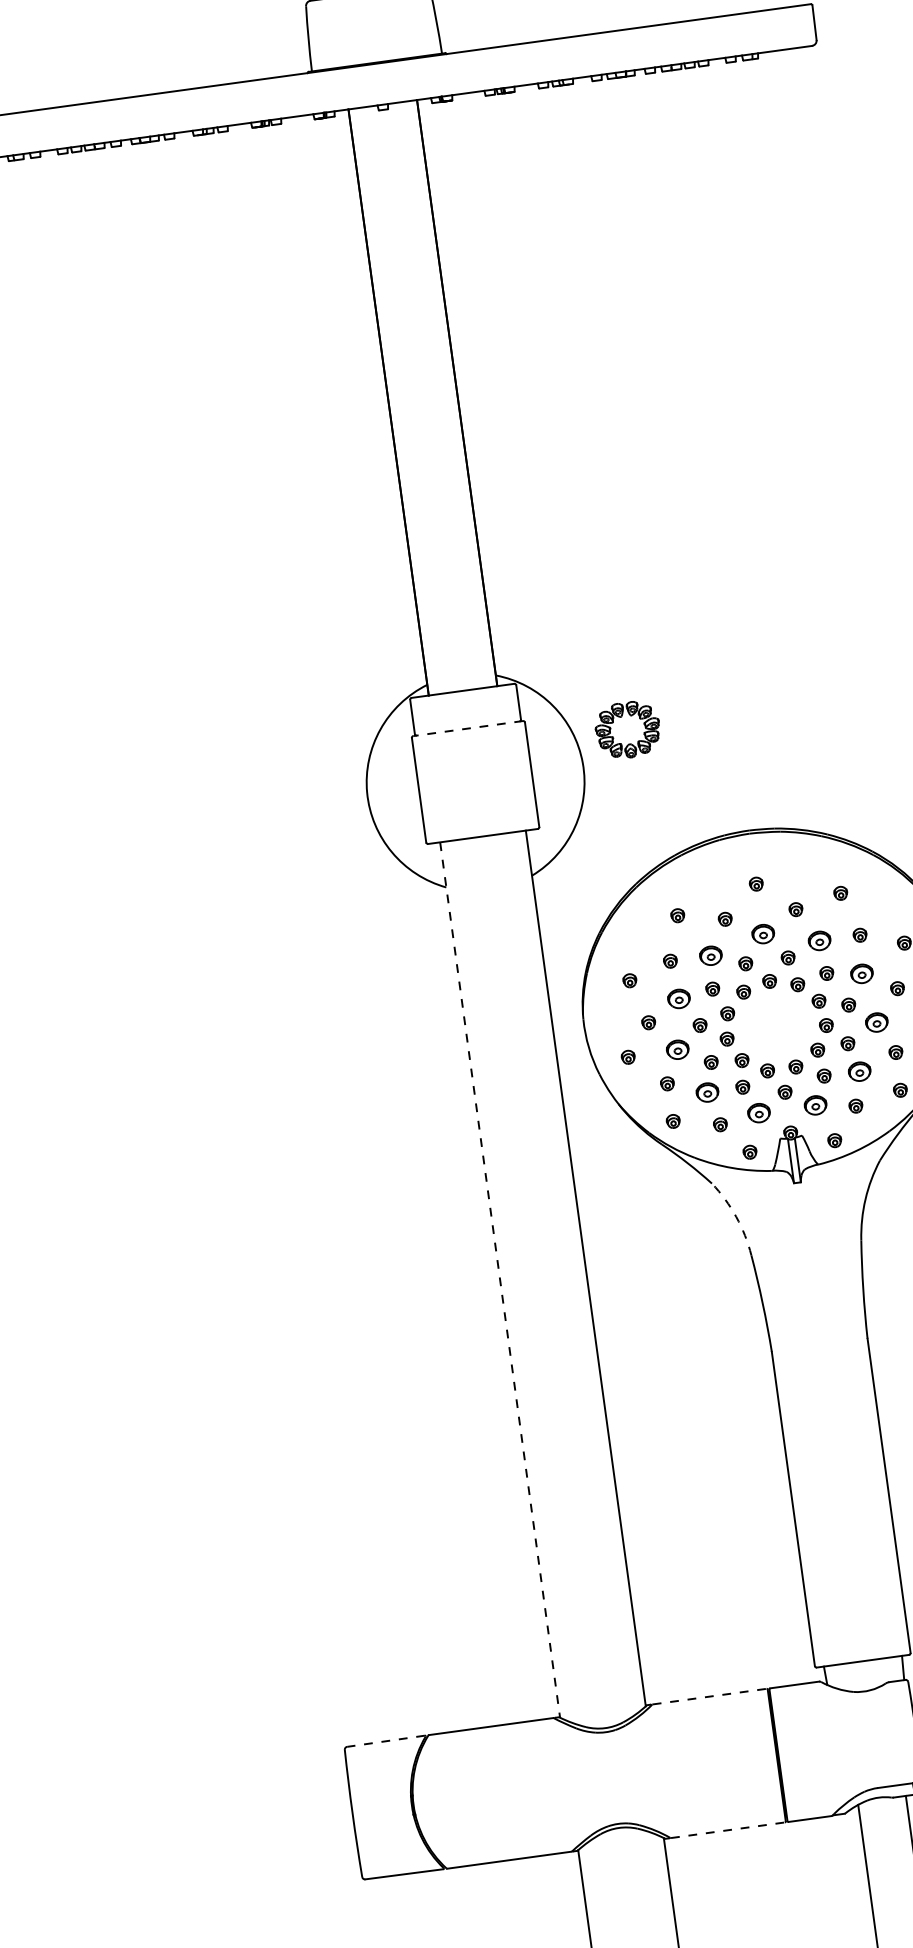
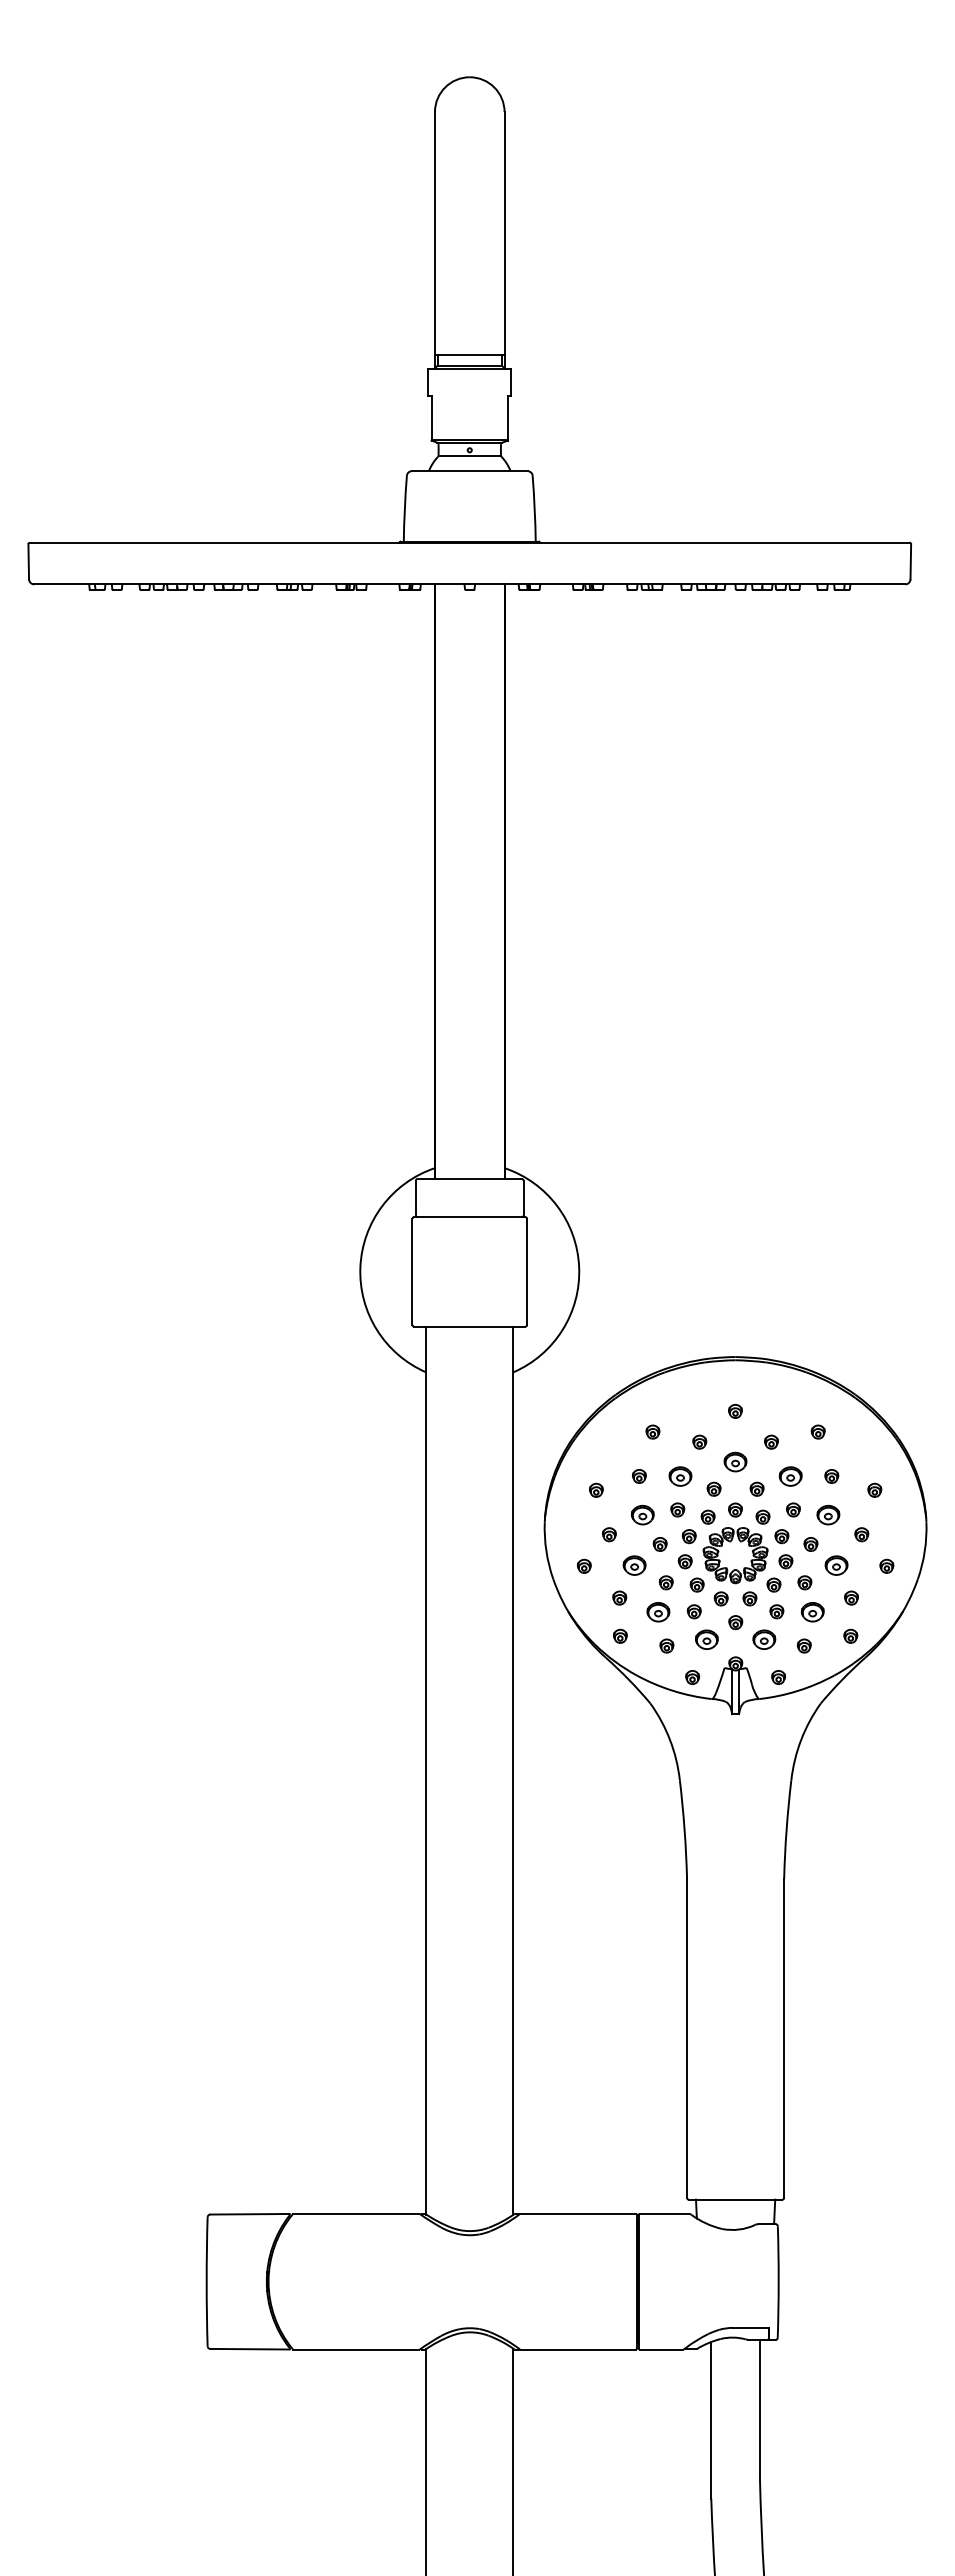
part: (621, 717) -> (730, 1542), moved
line: (467, 728) -> (469, 1217), dashed -> solid
arc: (736, 1217) -> (670, 1740), dashed -> solid
line: (500, 1279) -> (426, 1770), dashed -> solid
line: (709, 1696) -> (578, 2213), dashed -> solid
line: (385, 1741) -> (249, 2214), dashed -> solid
line: (728, 1830) -> (578, 2349), dashed -> solid

